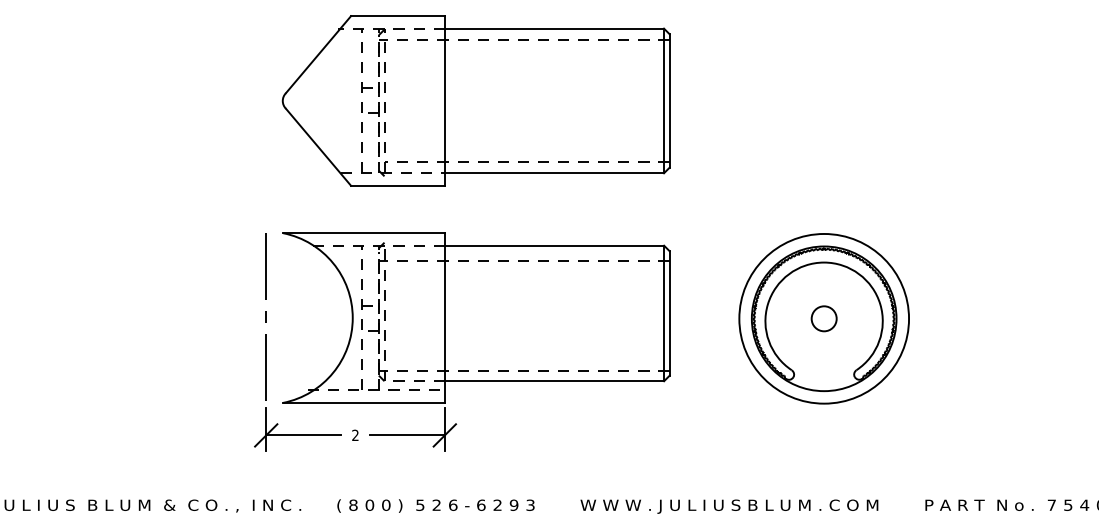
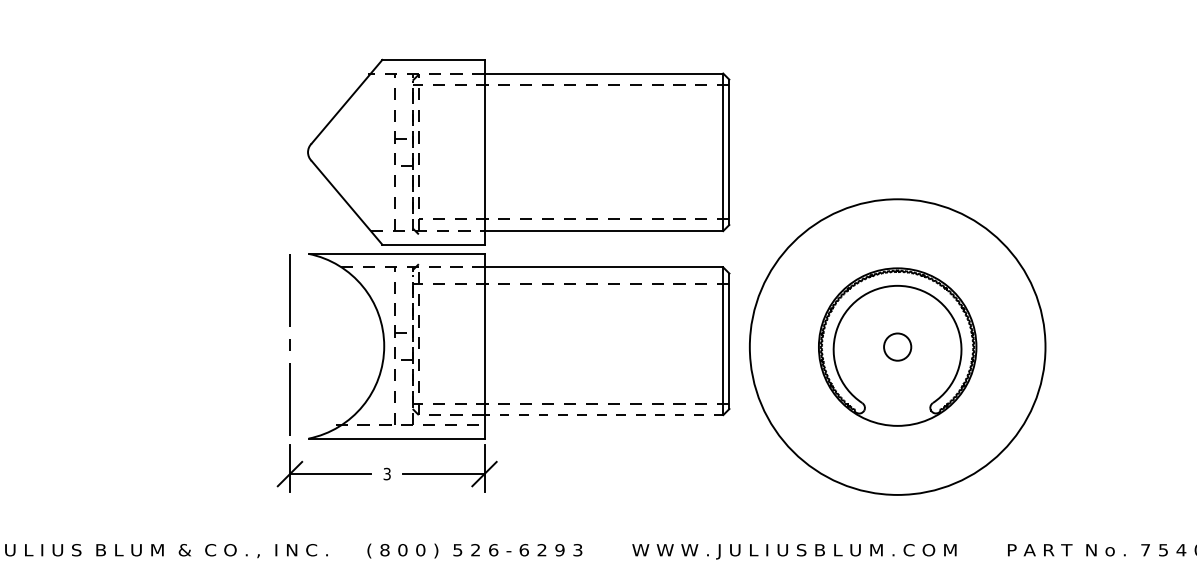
part: (475, 100) -> (517, 151), moved
circle: (824, 318) -> (898, 346), size x1.6
line: (554, 381) -> (603, 415), solid -> dashed
text: (355, 435) -> (387, 474), 2 -> 3

